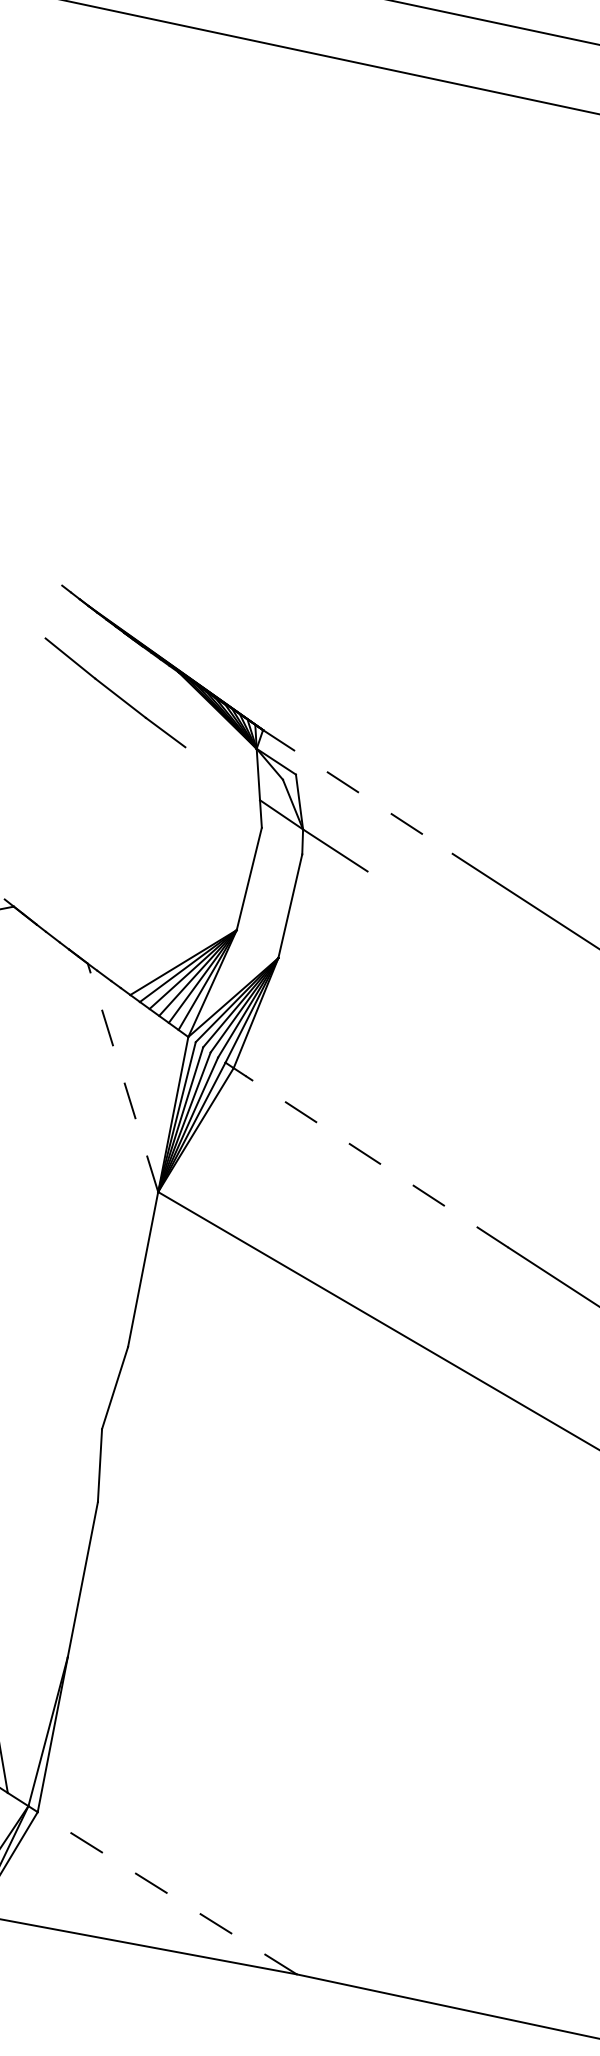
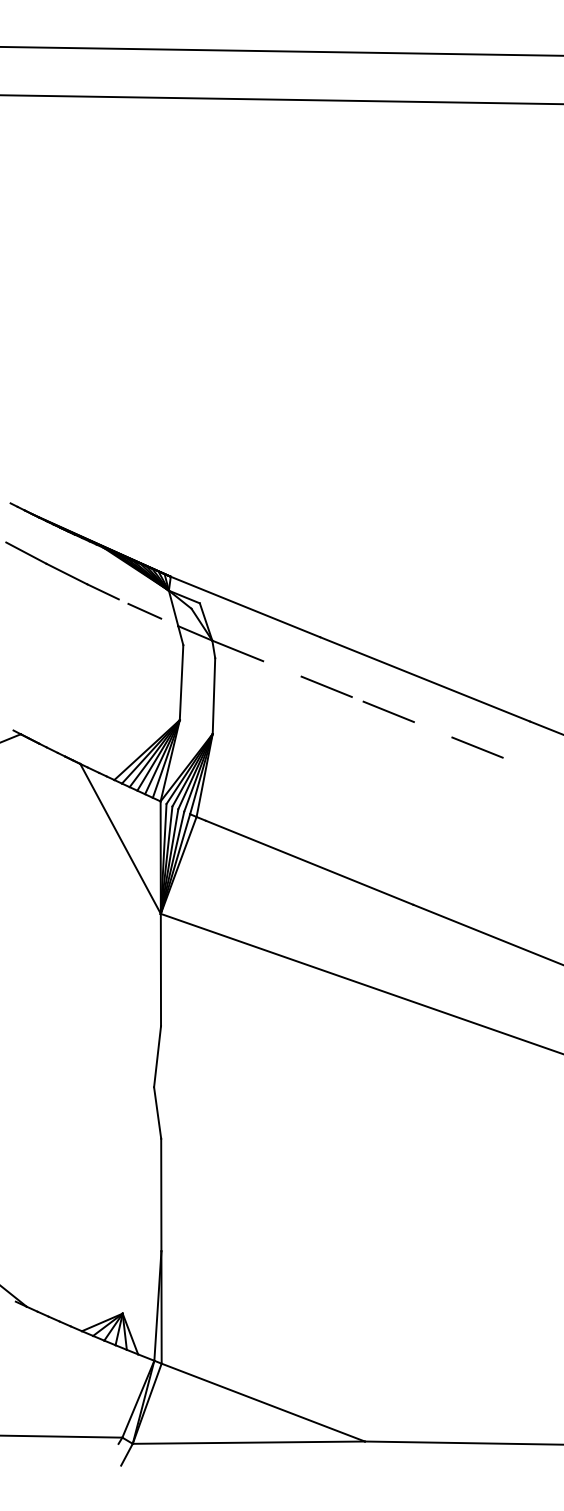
line: (217, 769) -> (144, 610), added
line: (357, 792) -> (245, 607), dashed -> solid
line: (447, 923) -> (326, 686), added
line: (526, 974) -> (388, 711), added
line: (123, 1077) -> (120, 838), dashed -> solid
line: (376, 1161) -> (309, 862), dashed -> solid
line: (167, 1893) -> (263, 1402), dashed -> solid

